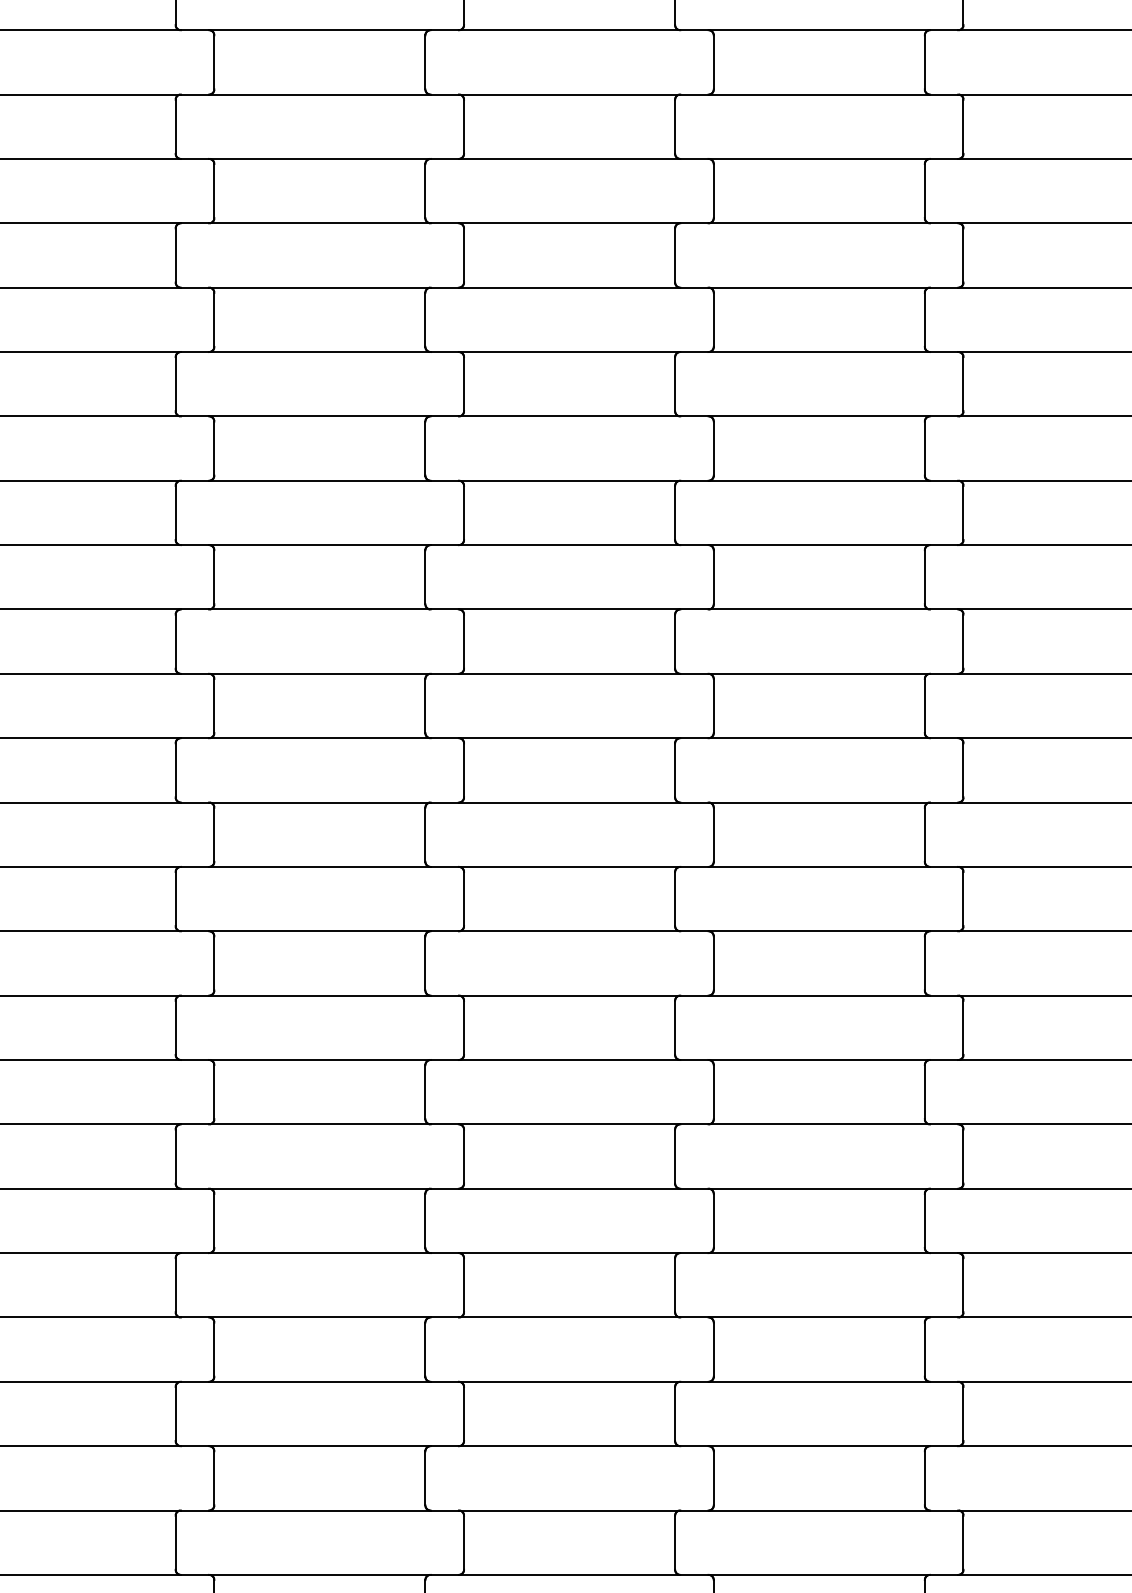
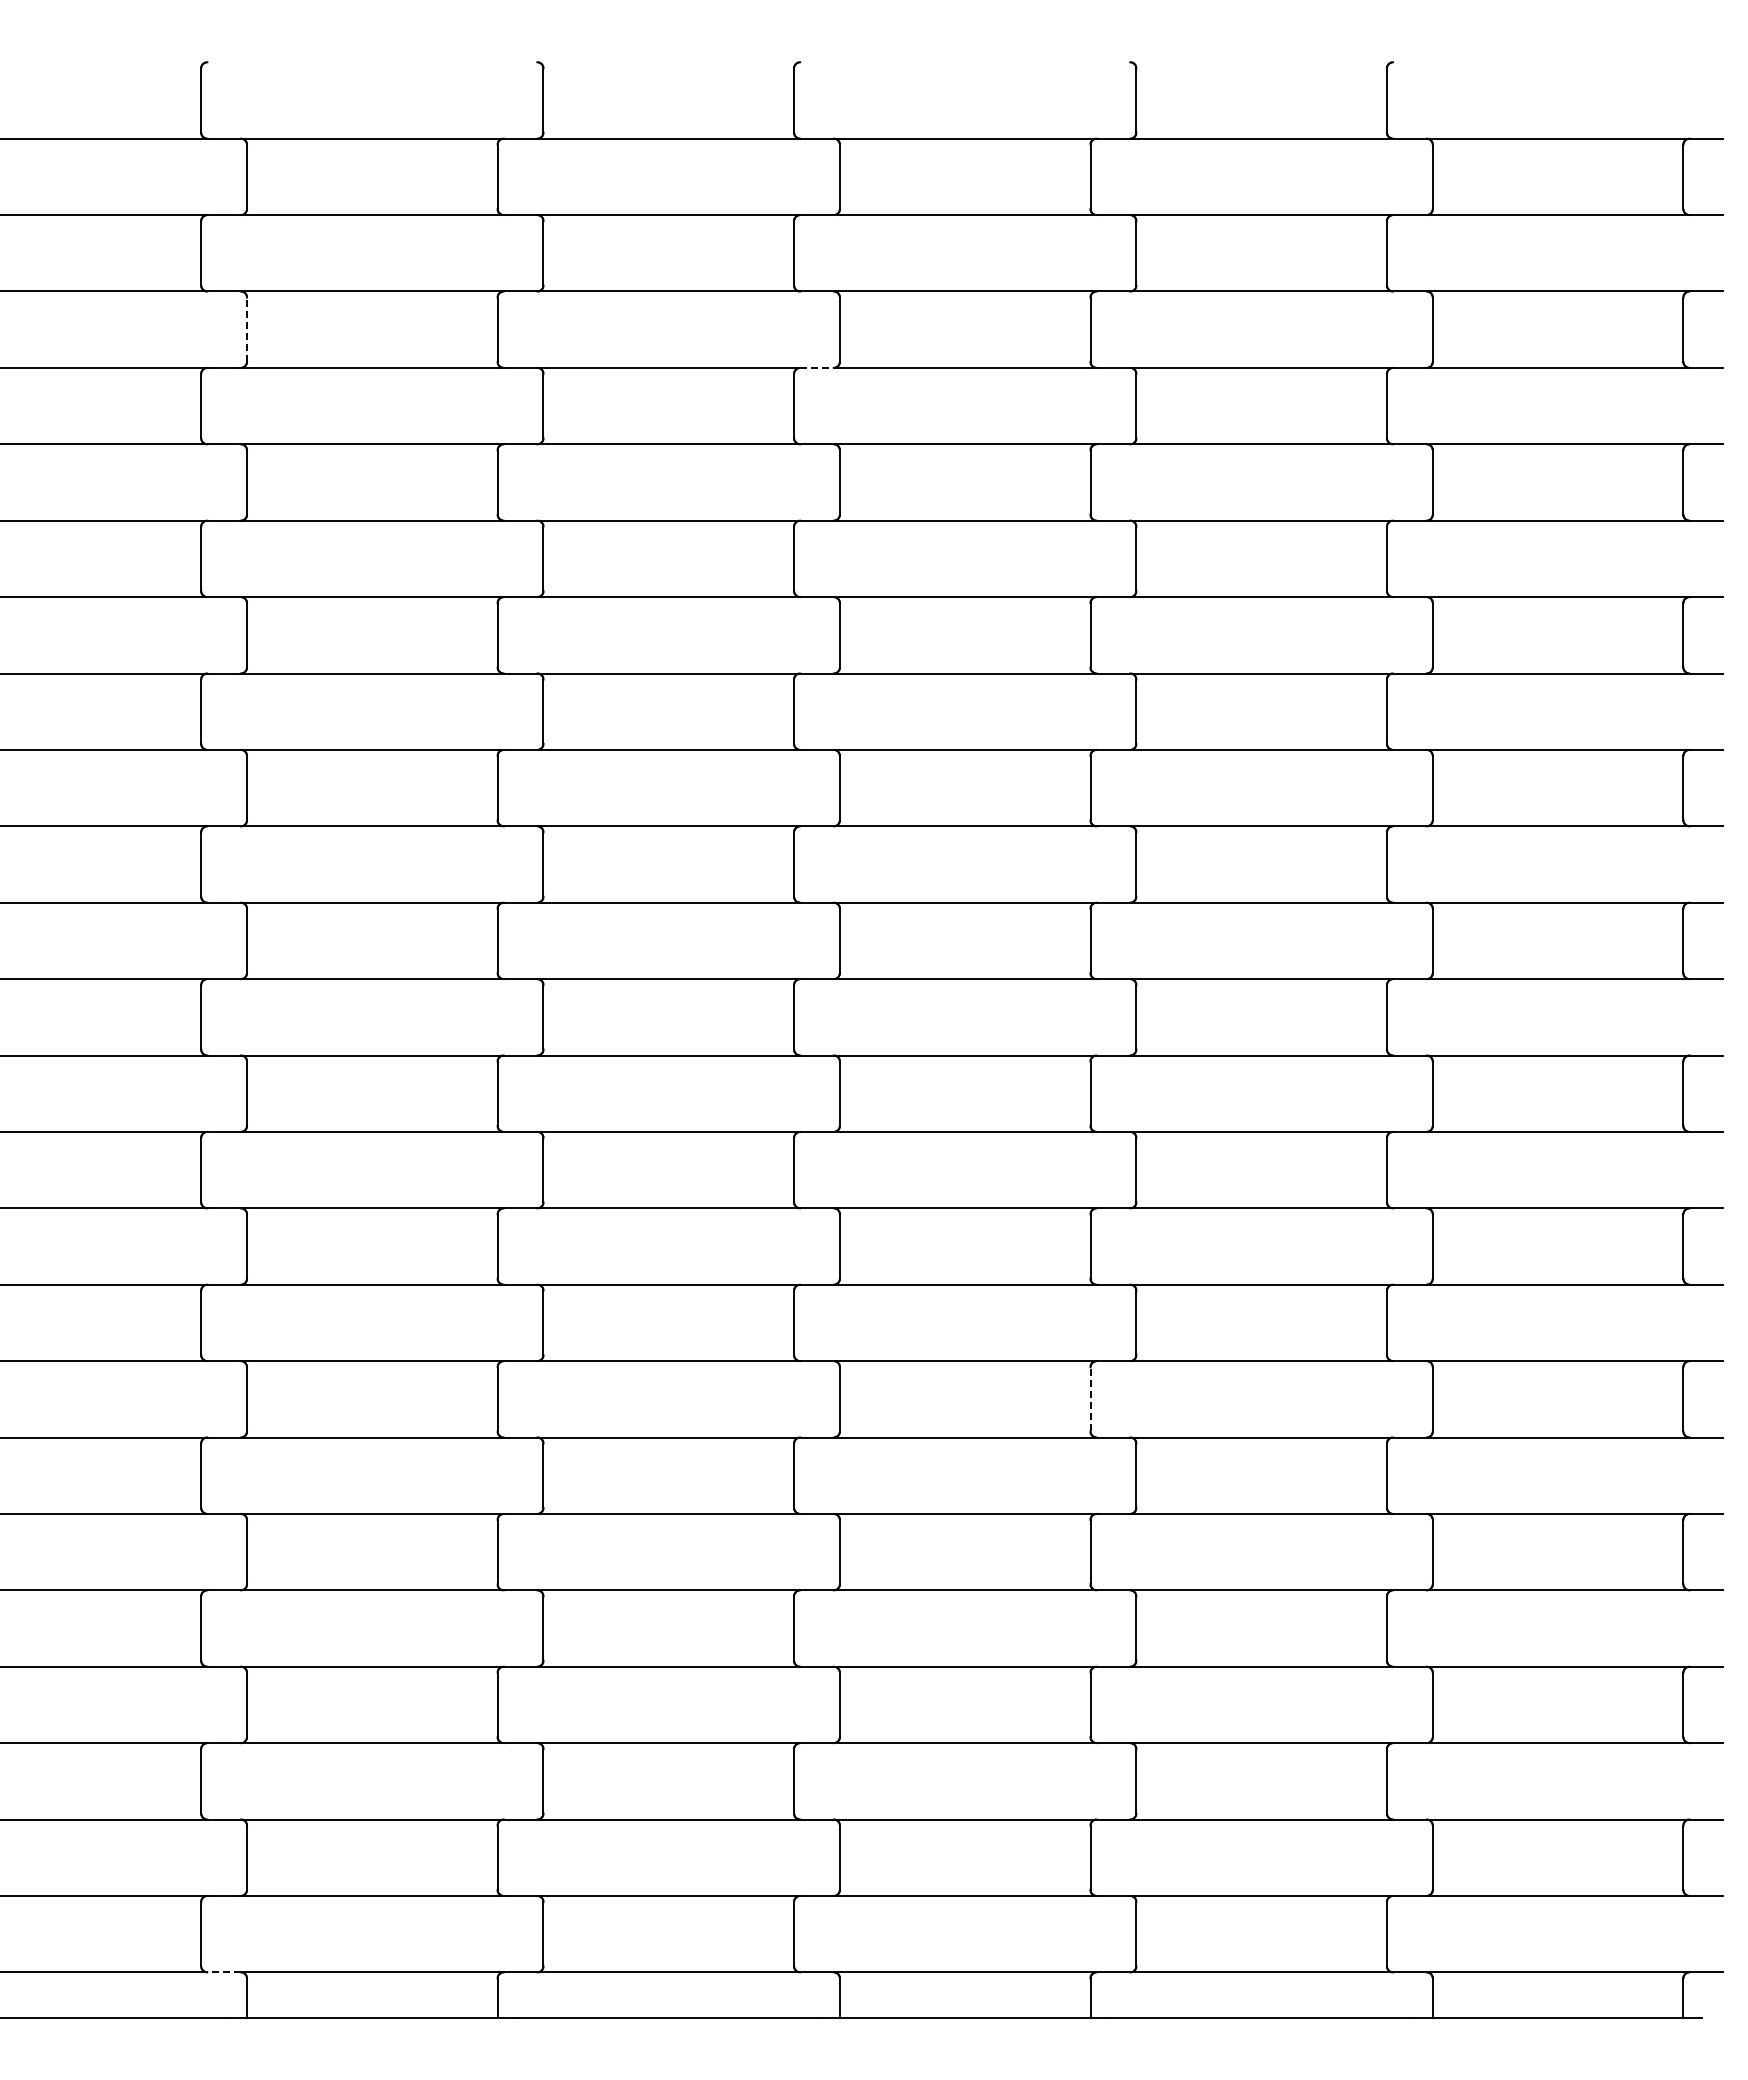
line: (214, 190) -> (247, 329), solid -> dashed
line: (694, 222) -> (817, 367), solid -> dashed
line: (924, 1091) -> (1090, 1398), solid -> dashed
line: (195, 1575) -> (224, 1972), solid -> dashed

